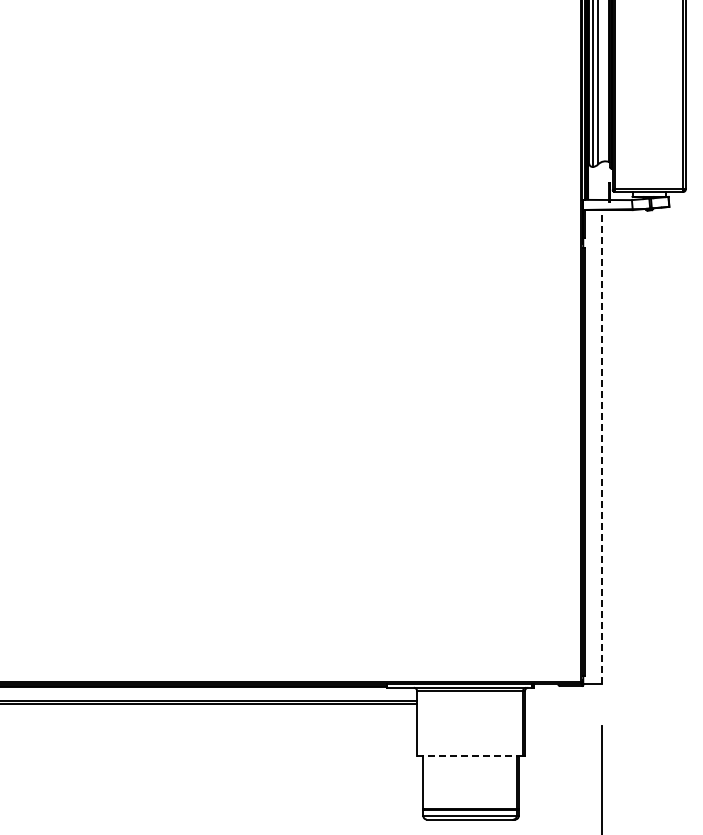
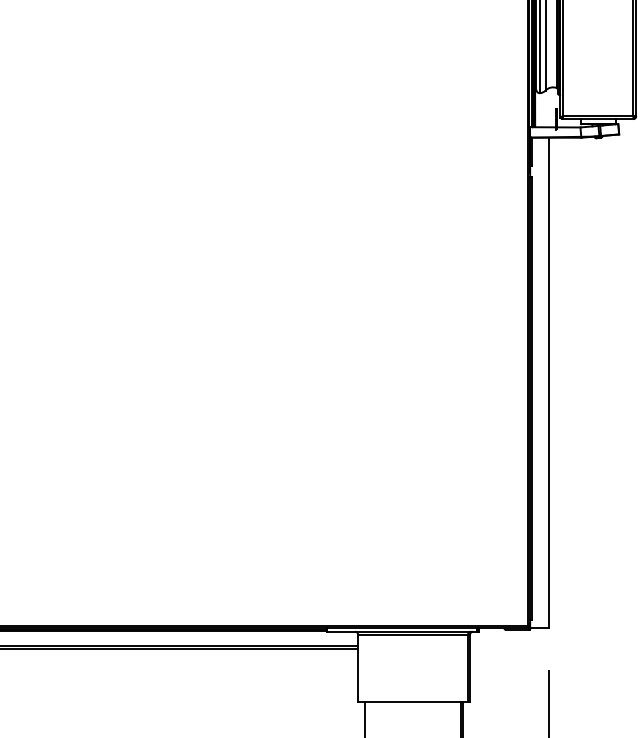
line: (601, 446) -> (549, 382), dashed -> solid
line: (470, 756) -> (413, 702), dashed -> solid

